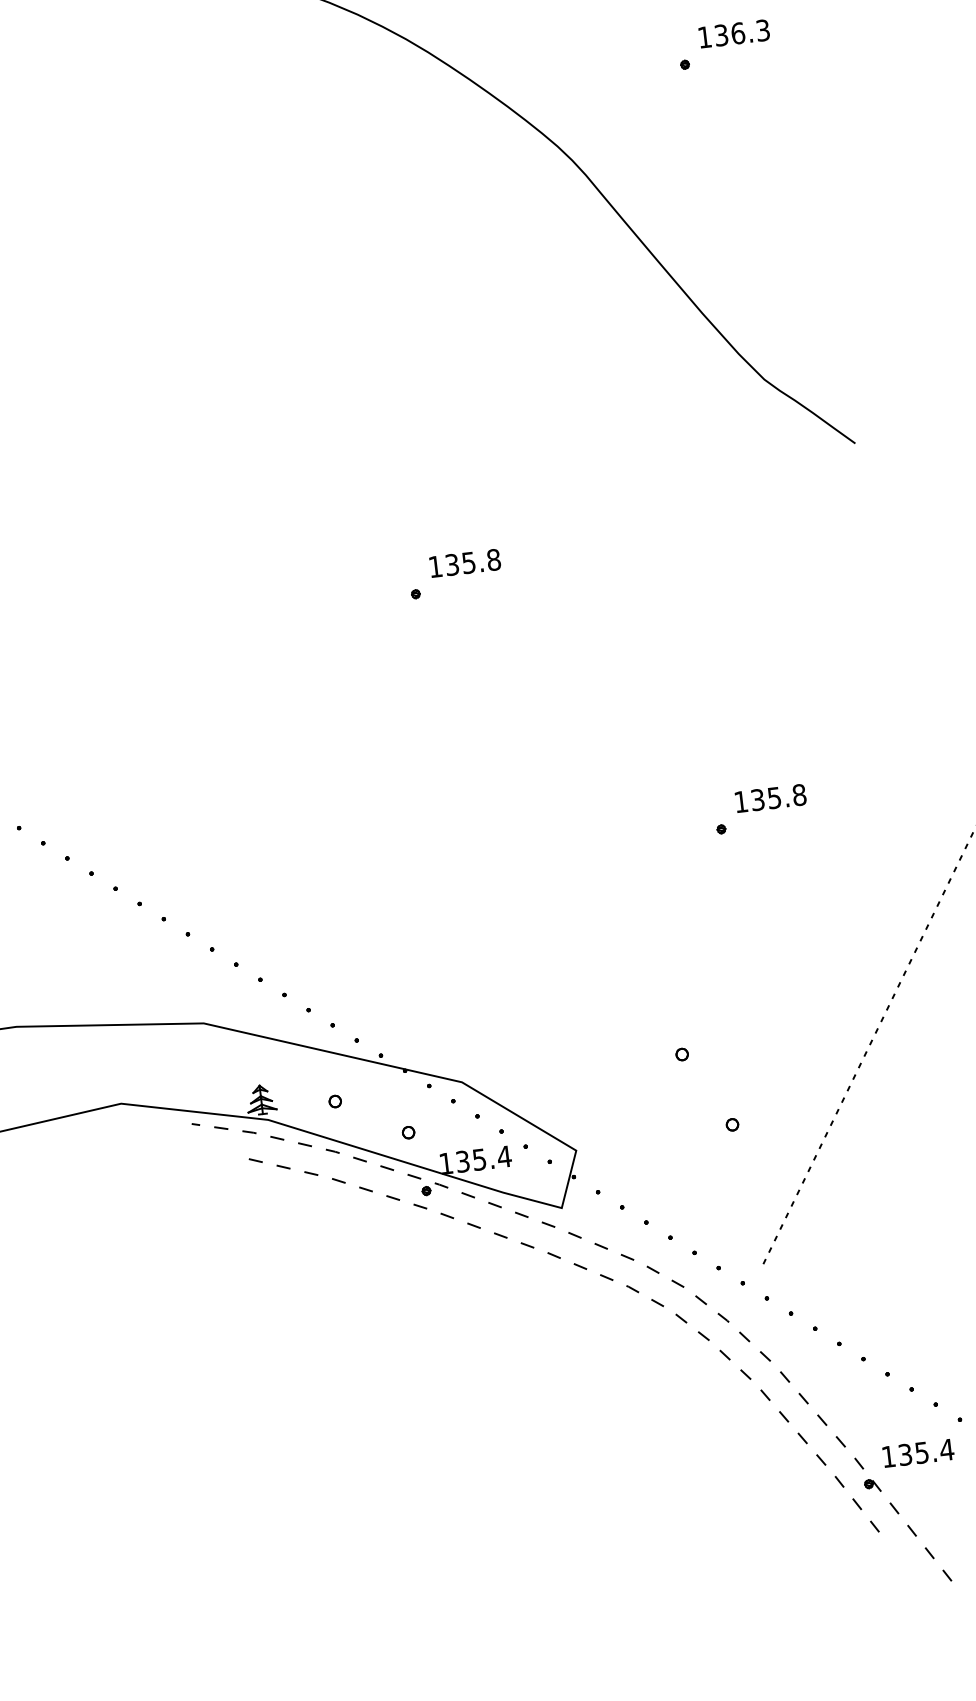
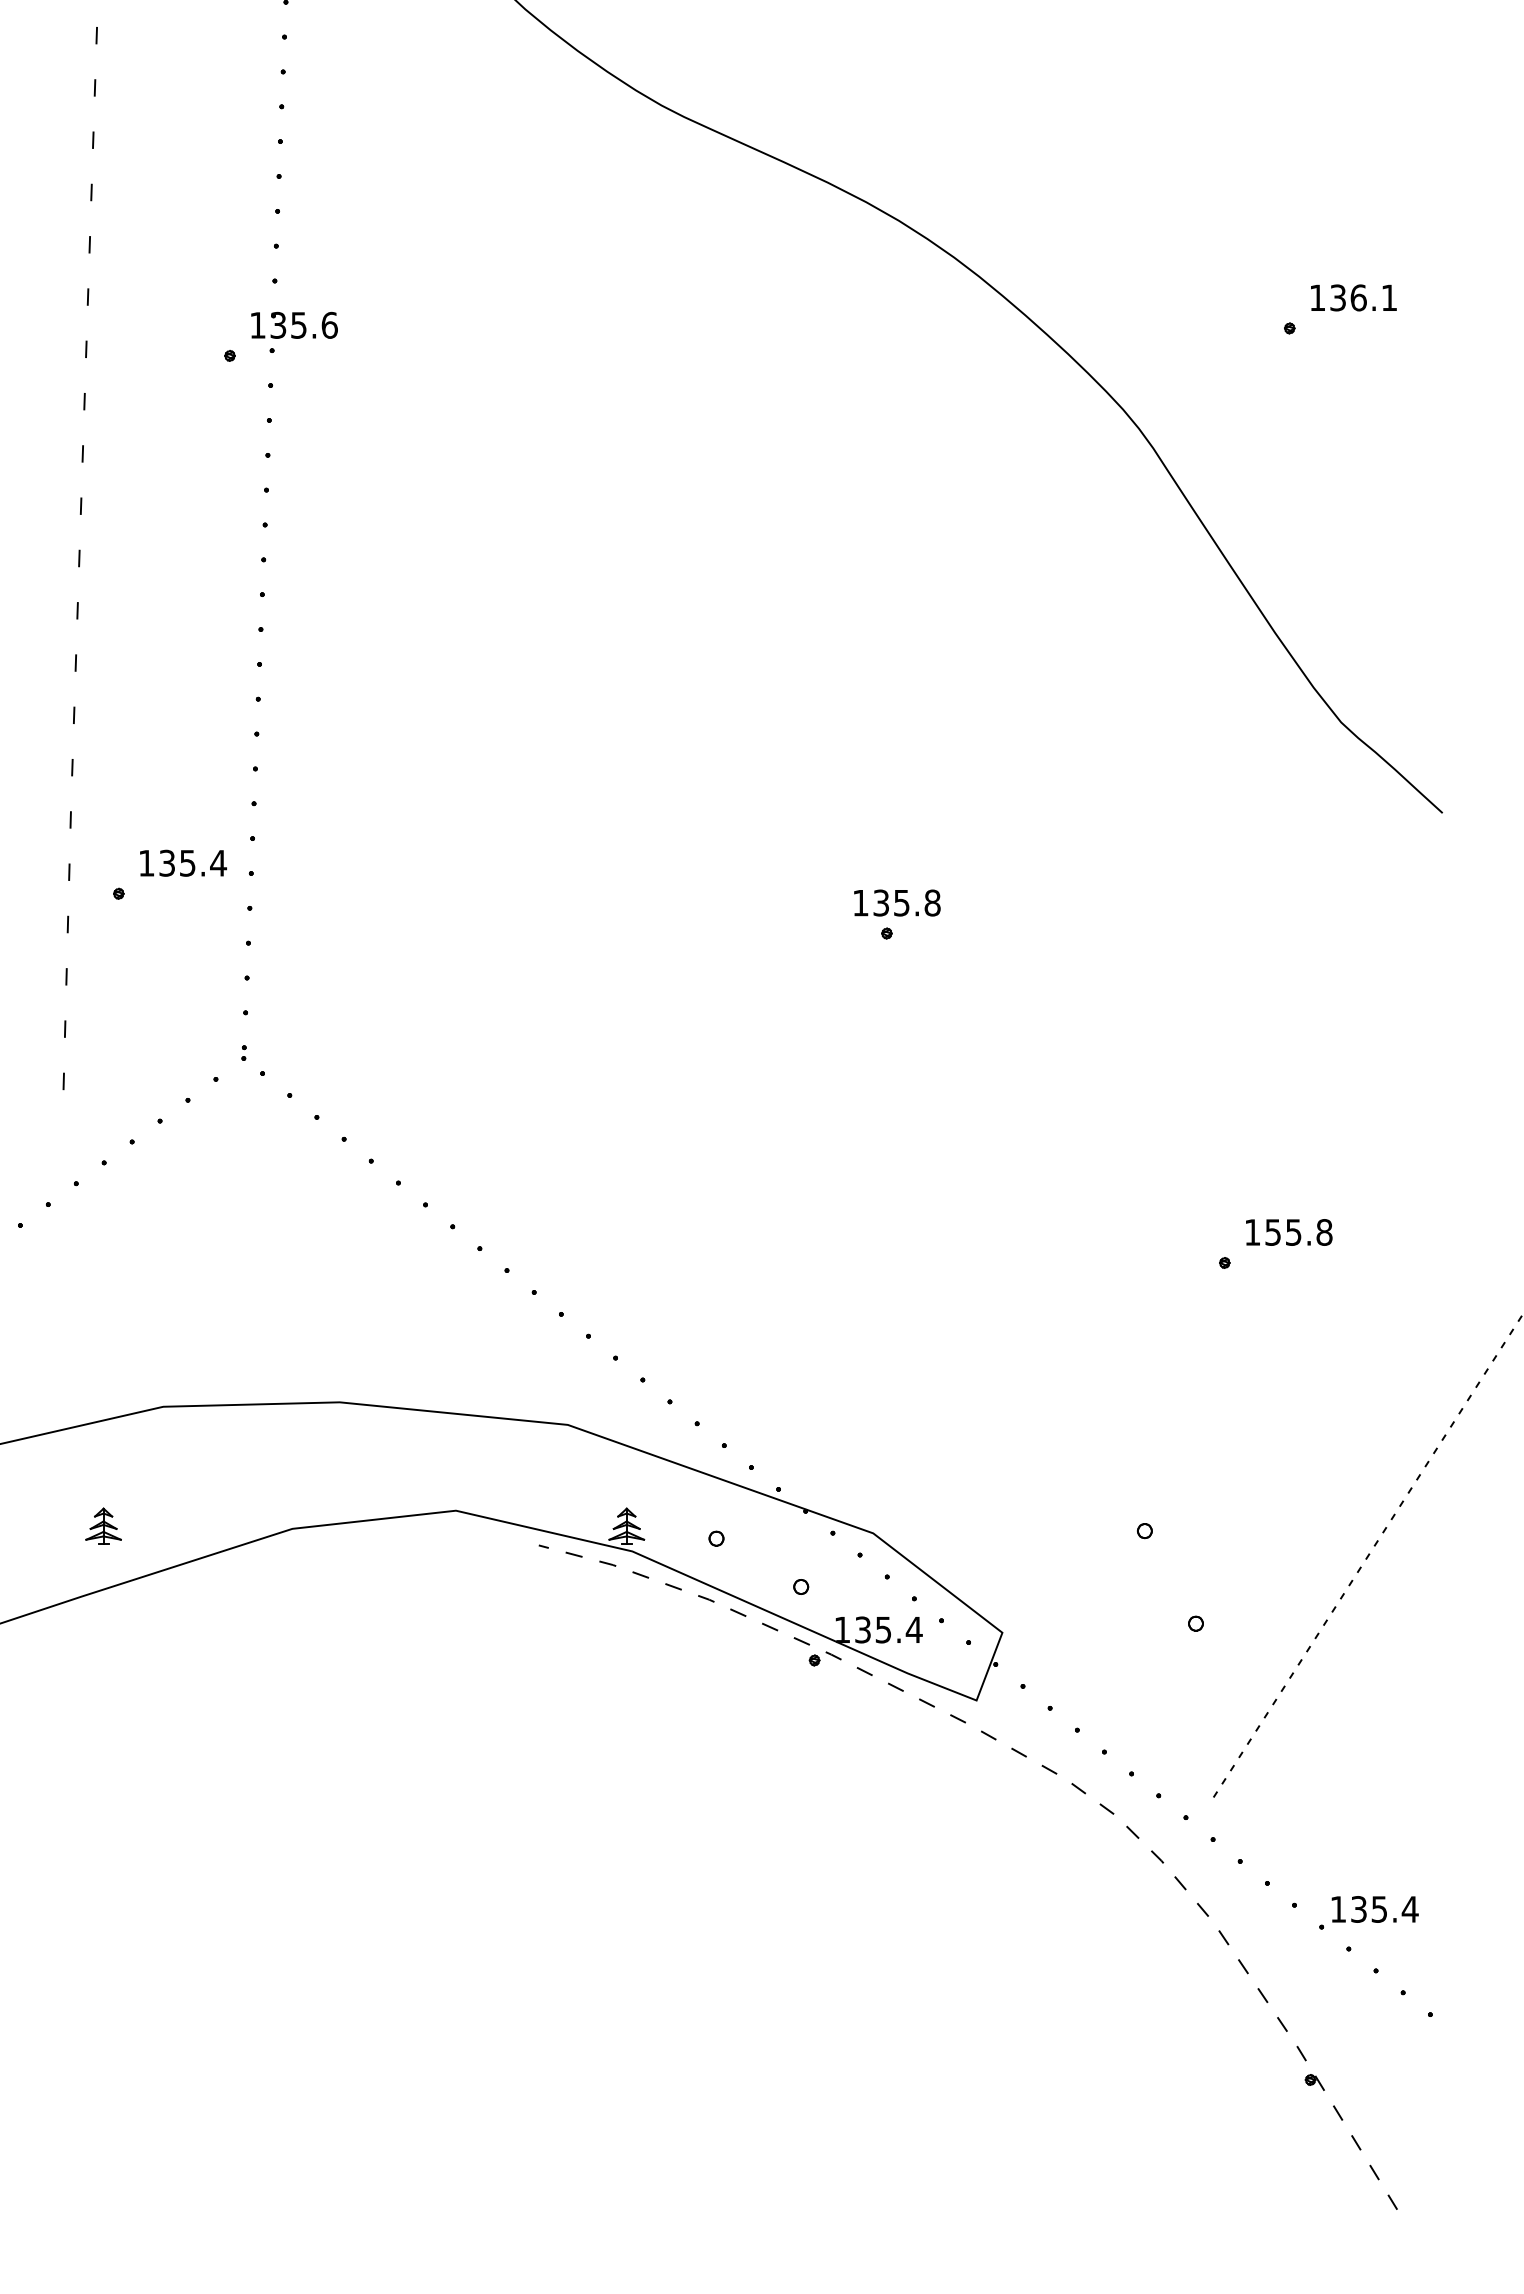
text: (763, 30) -> (1389, 297), 136.3 -> 136.1
text: (465, 562) -> (897, 902), moved
text: (758, 799) -> (1273, 1232), 135.8 -> 155.8
curve: (600, 1275) -> (1013, 1788), removed
text: (917, 1453) -> (1374, 1909), moved

